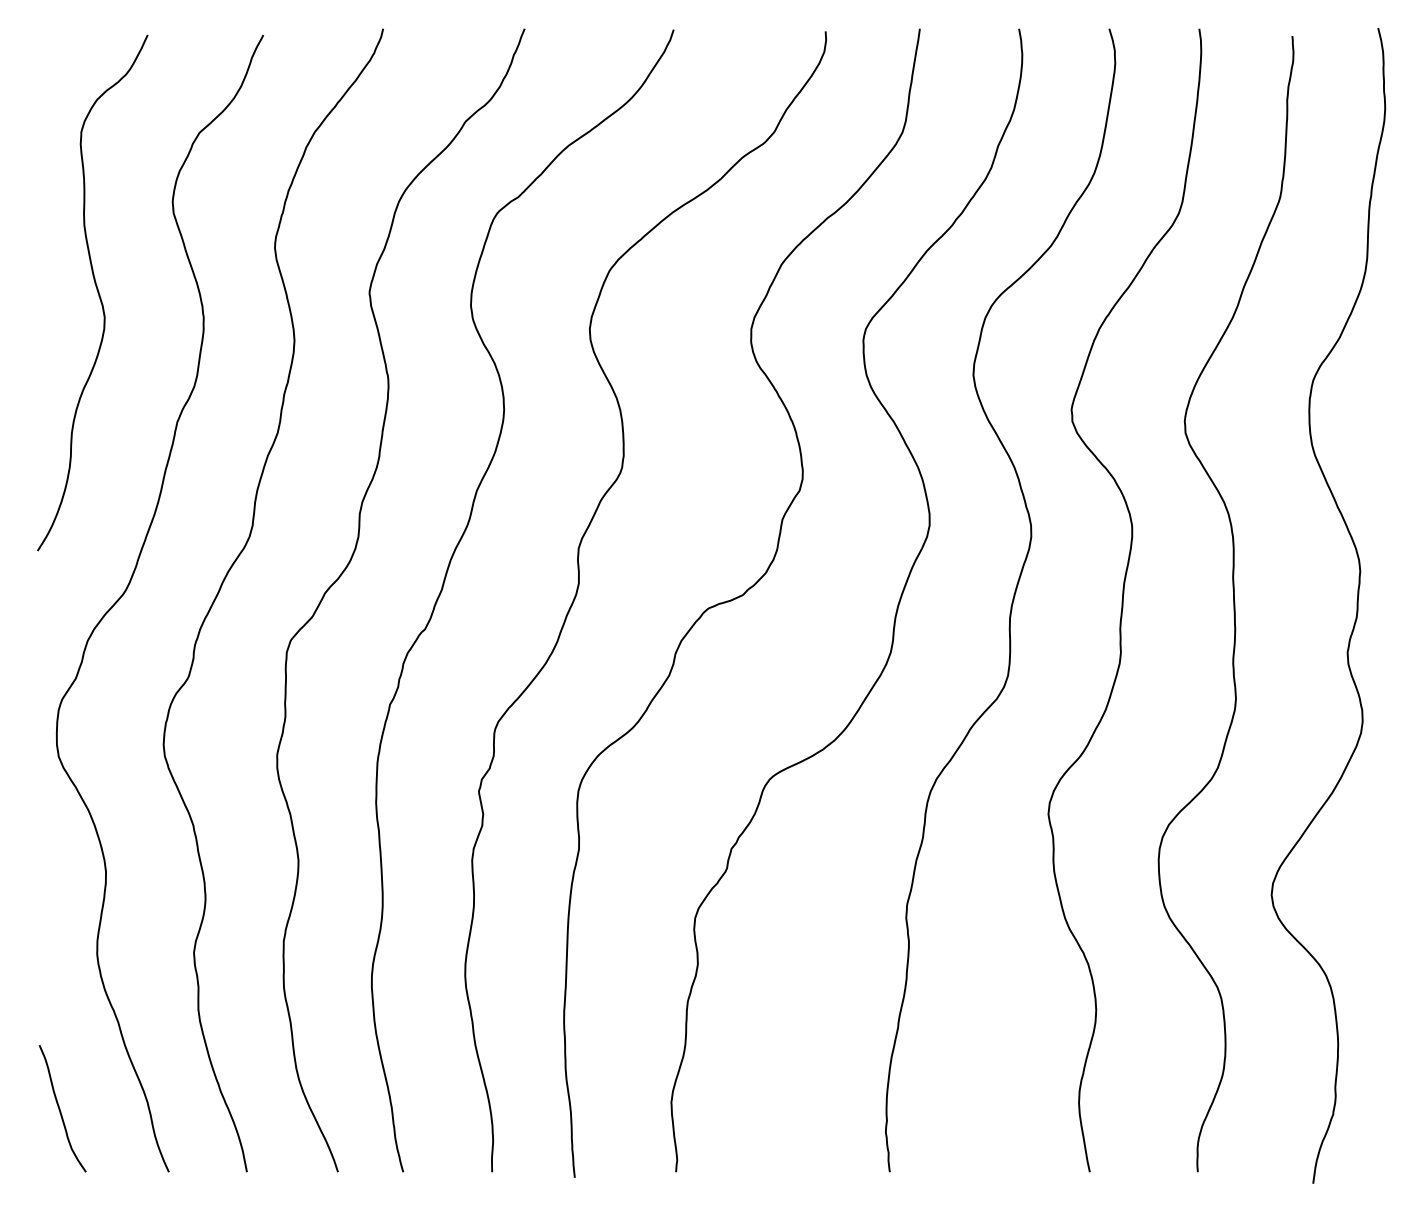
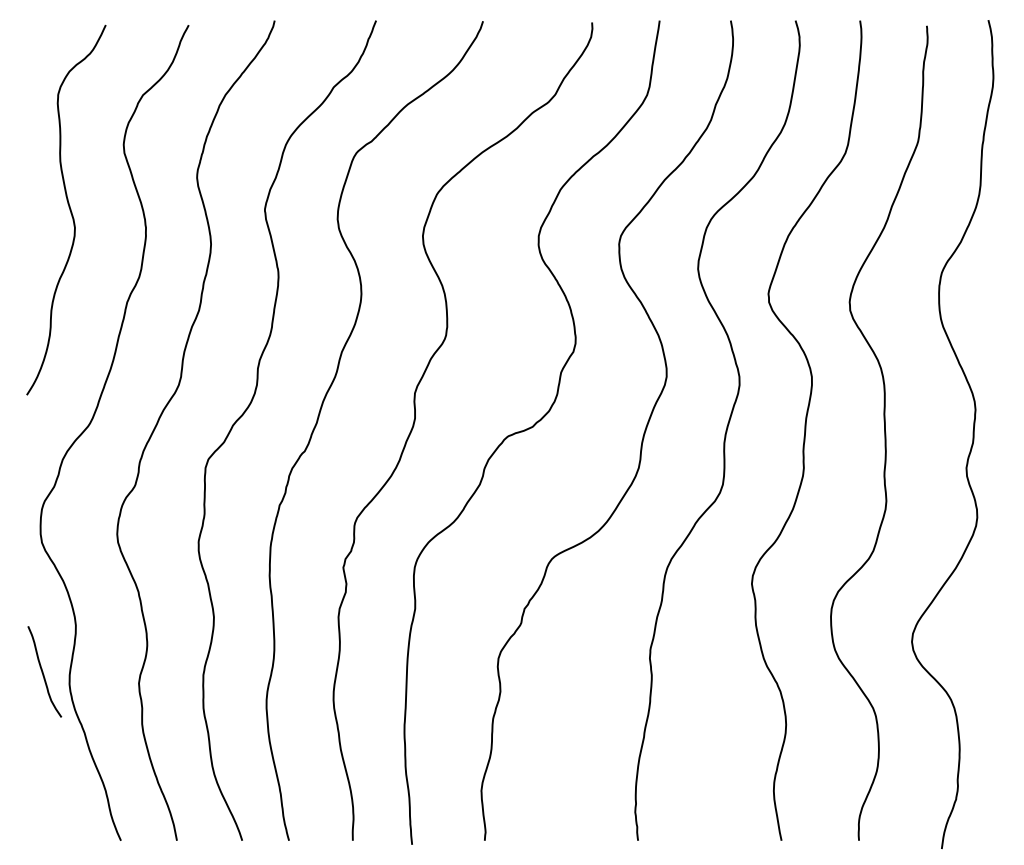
curve: (60, 1108) -> (43, 671), moved

